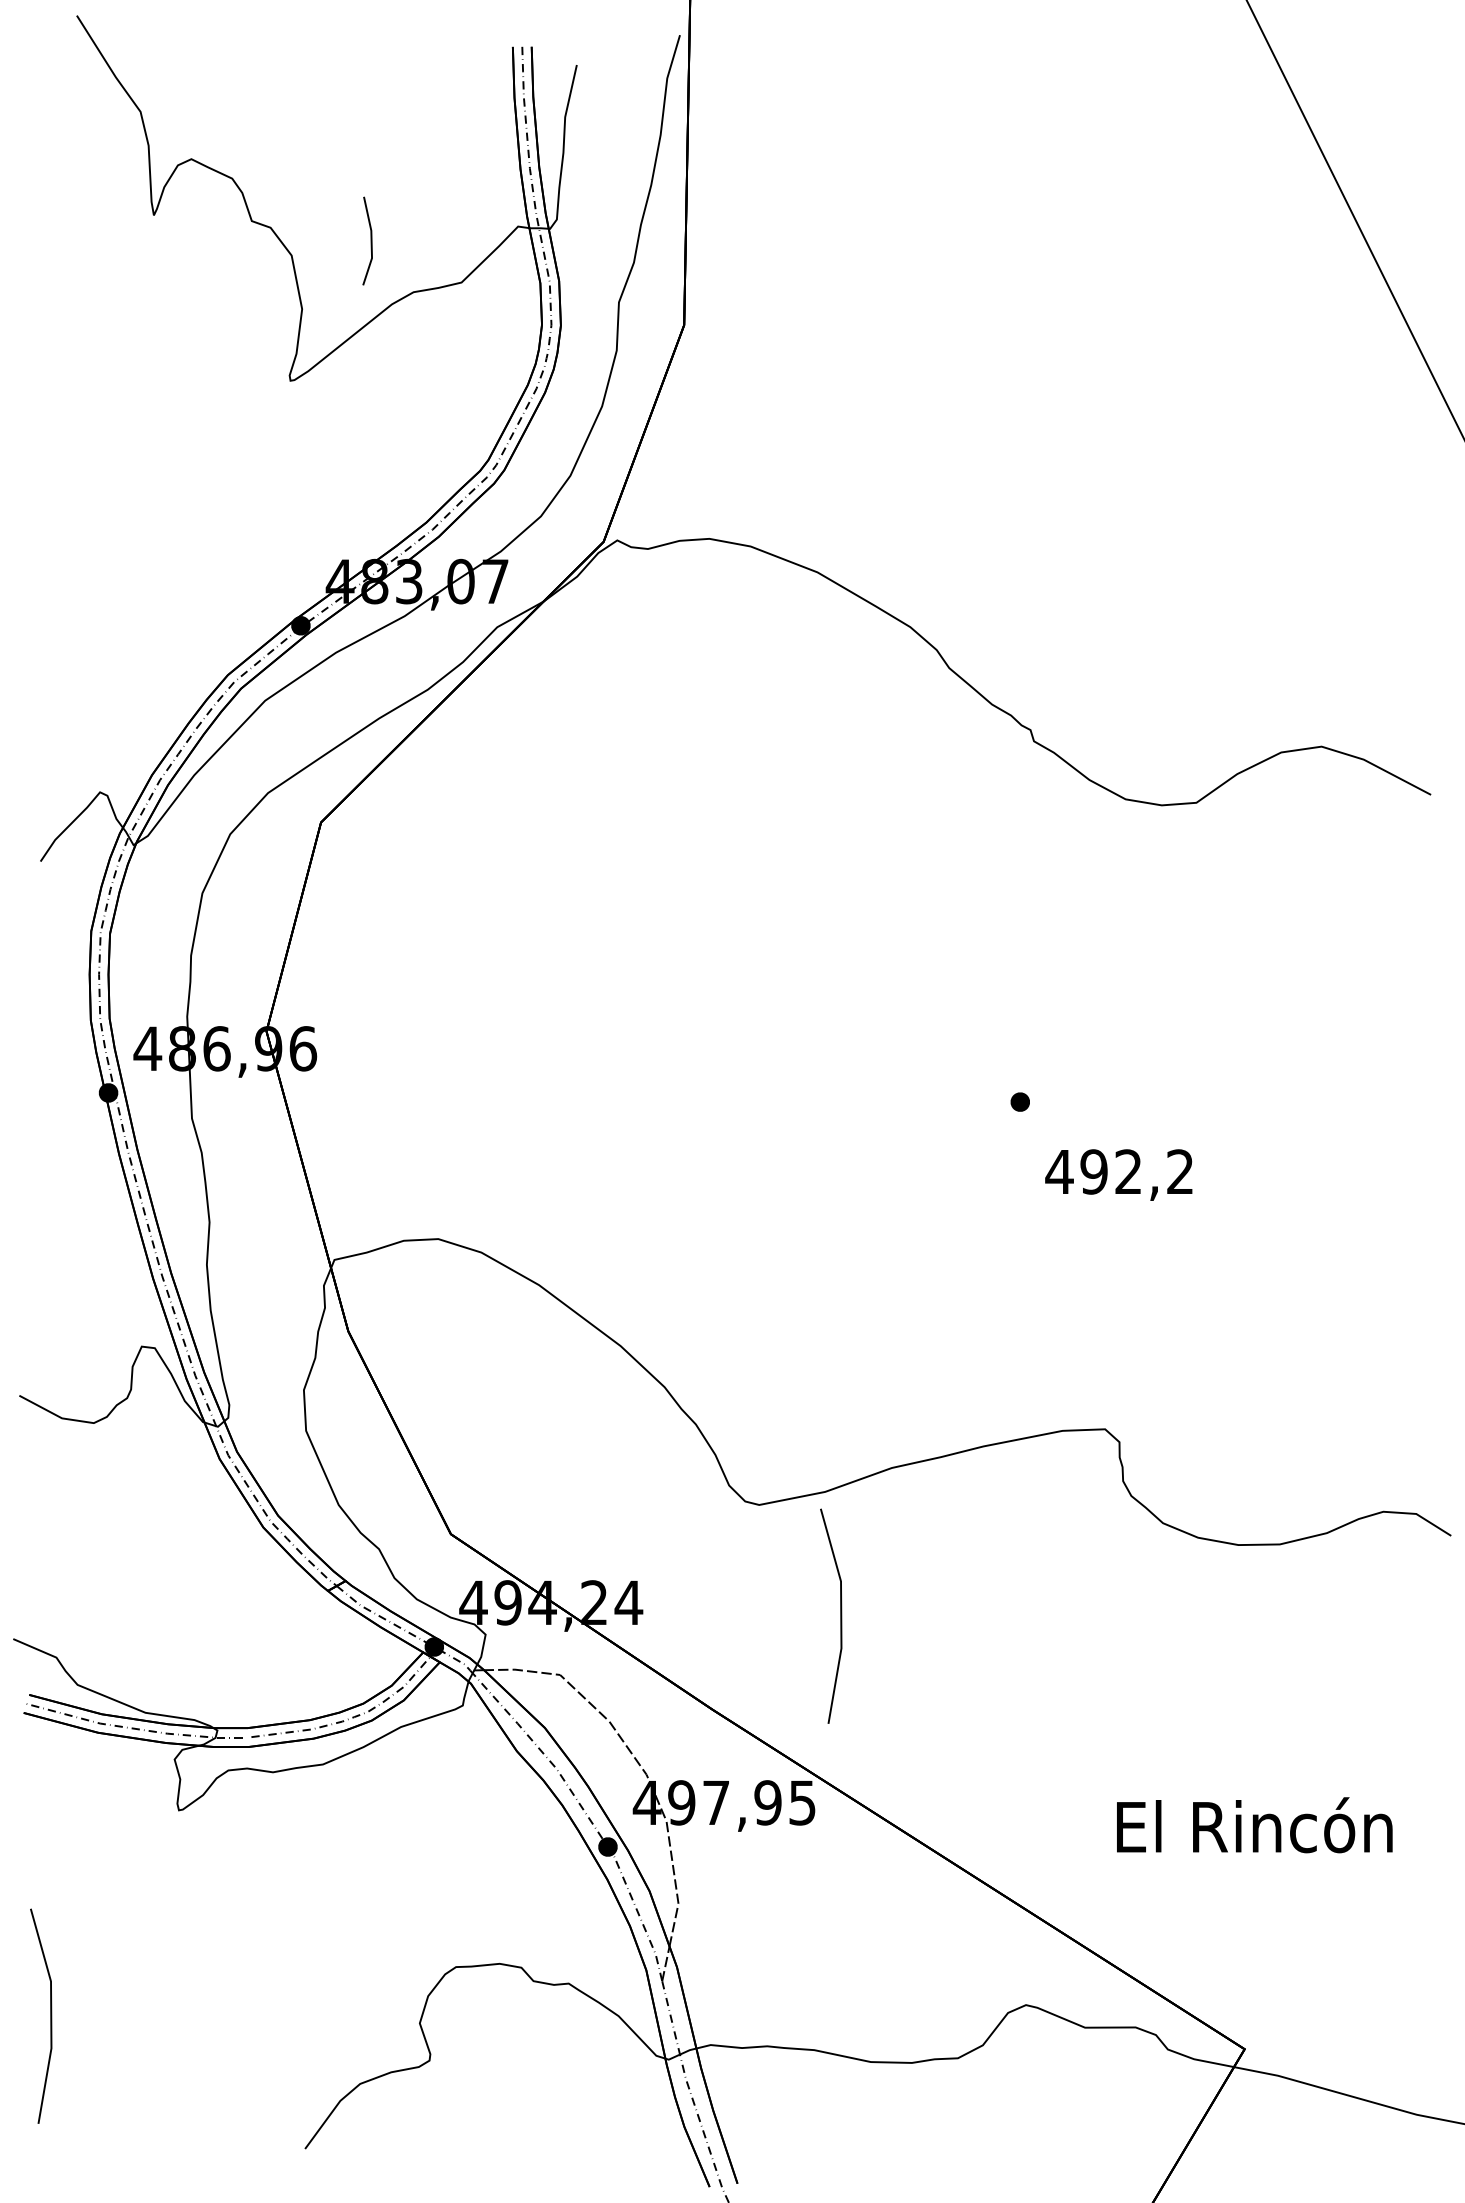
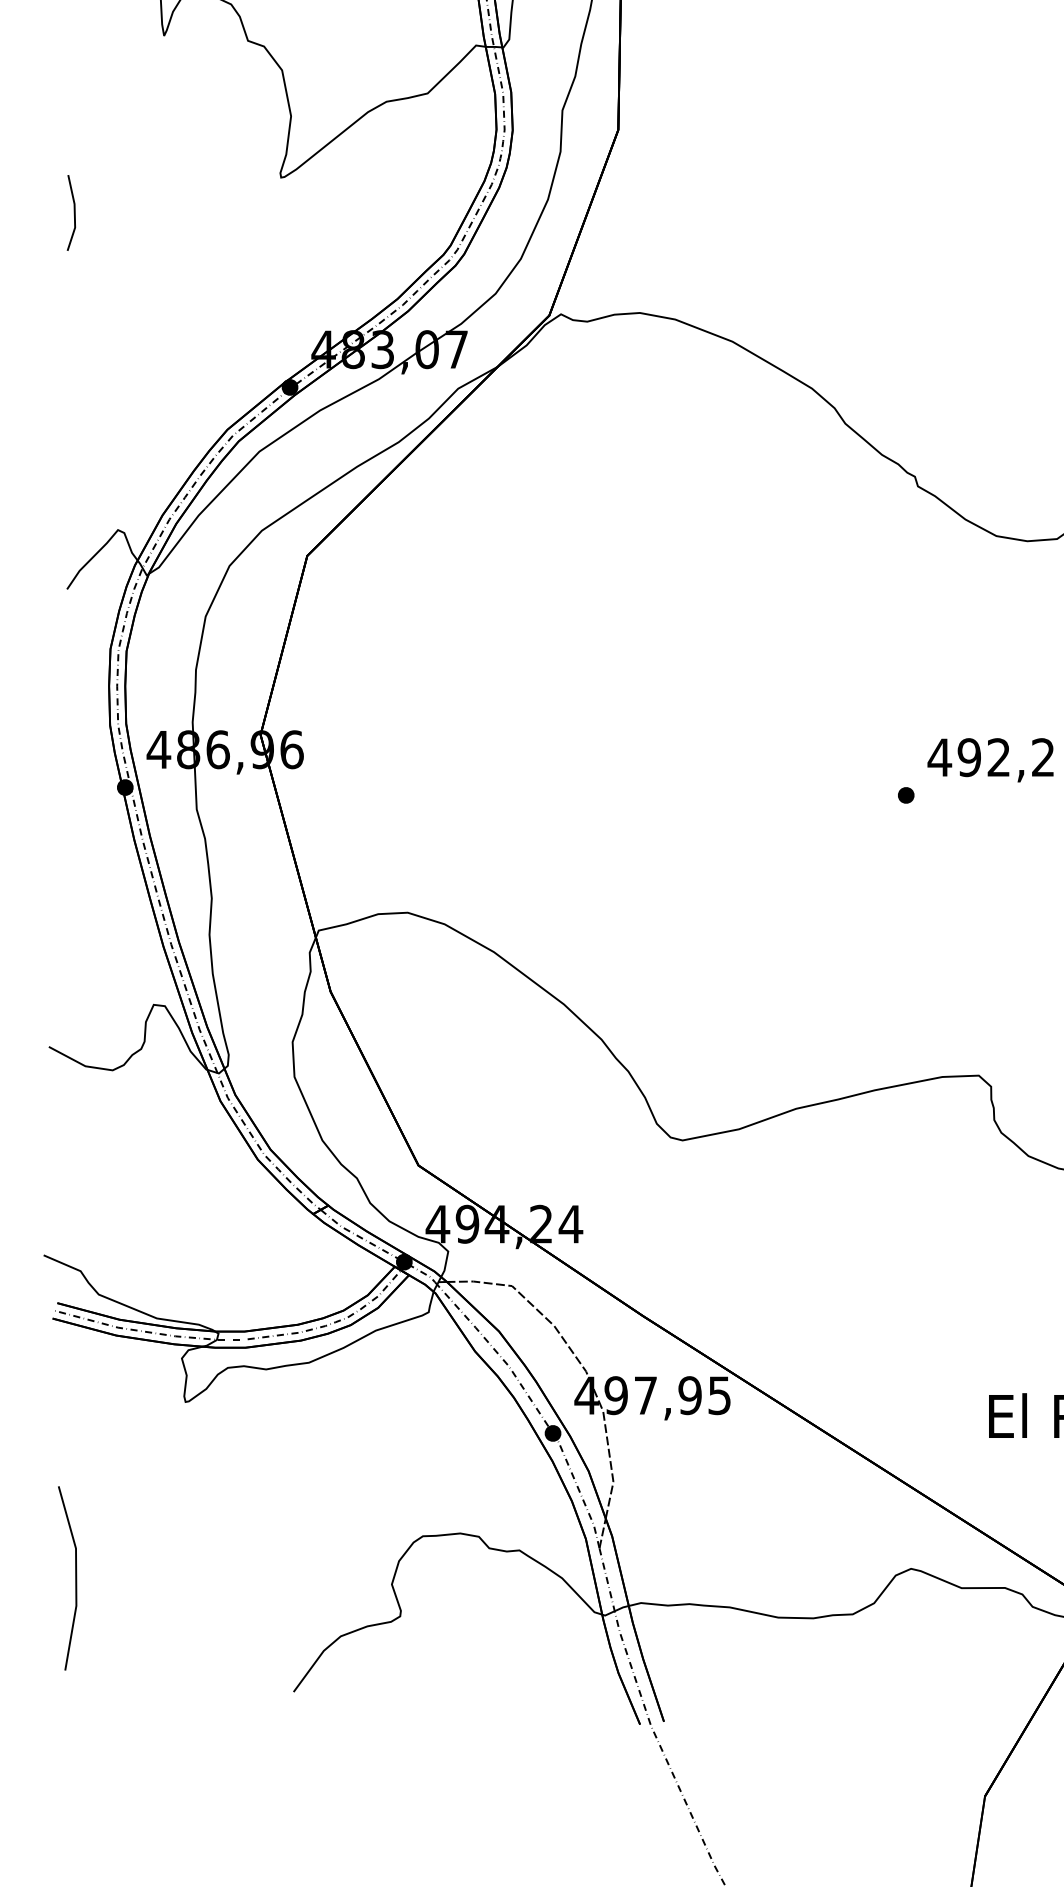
line: (370, 240) -> (73, 212), moved
text: (1118, 1174) -> (990, 759), moved
line: (840, 1615) -> (752, 1235), removed

